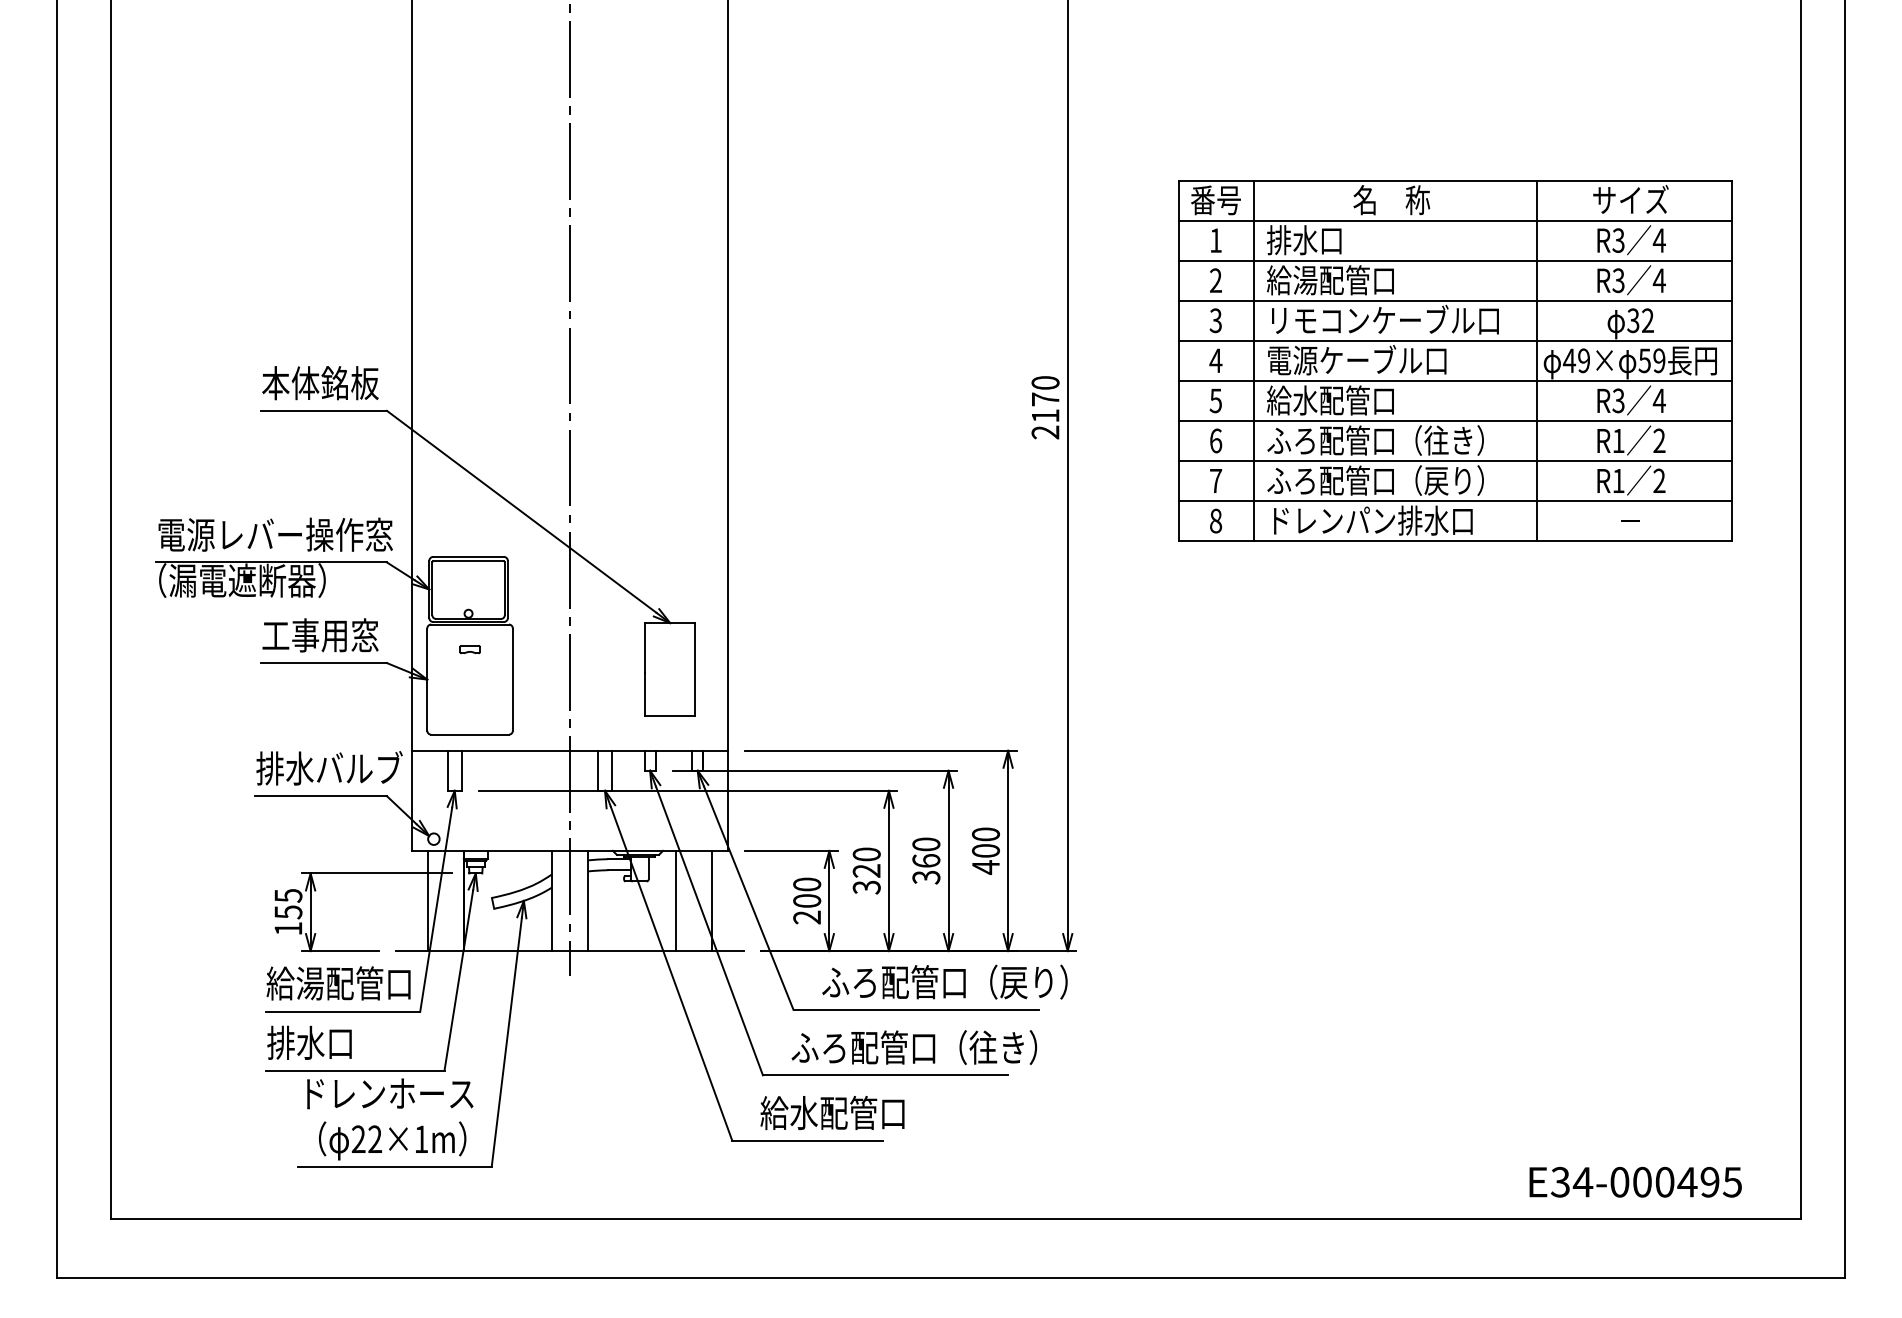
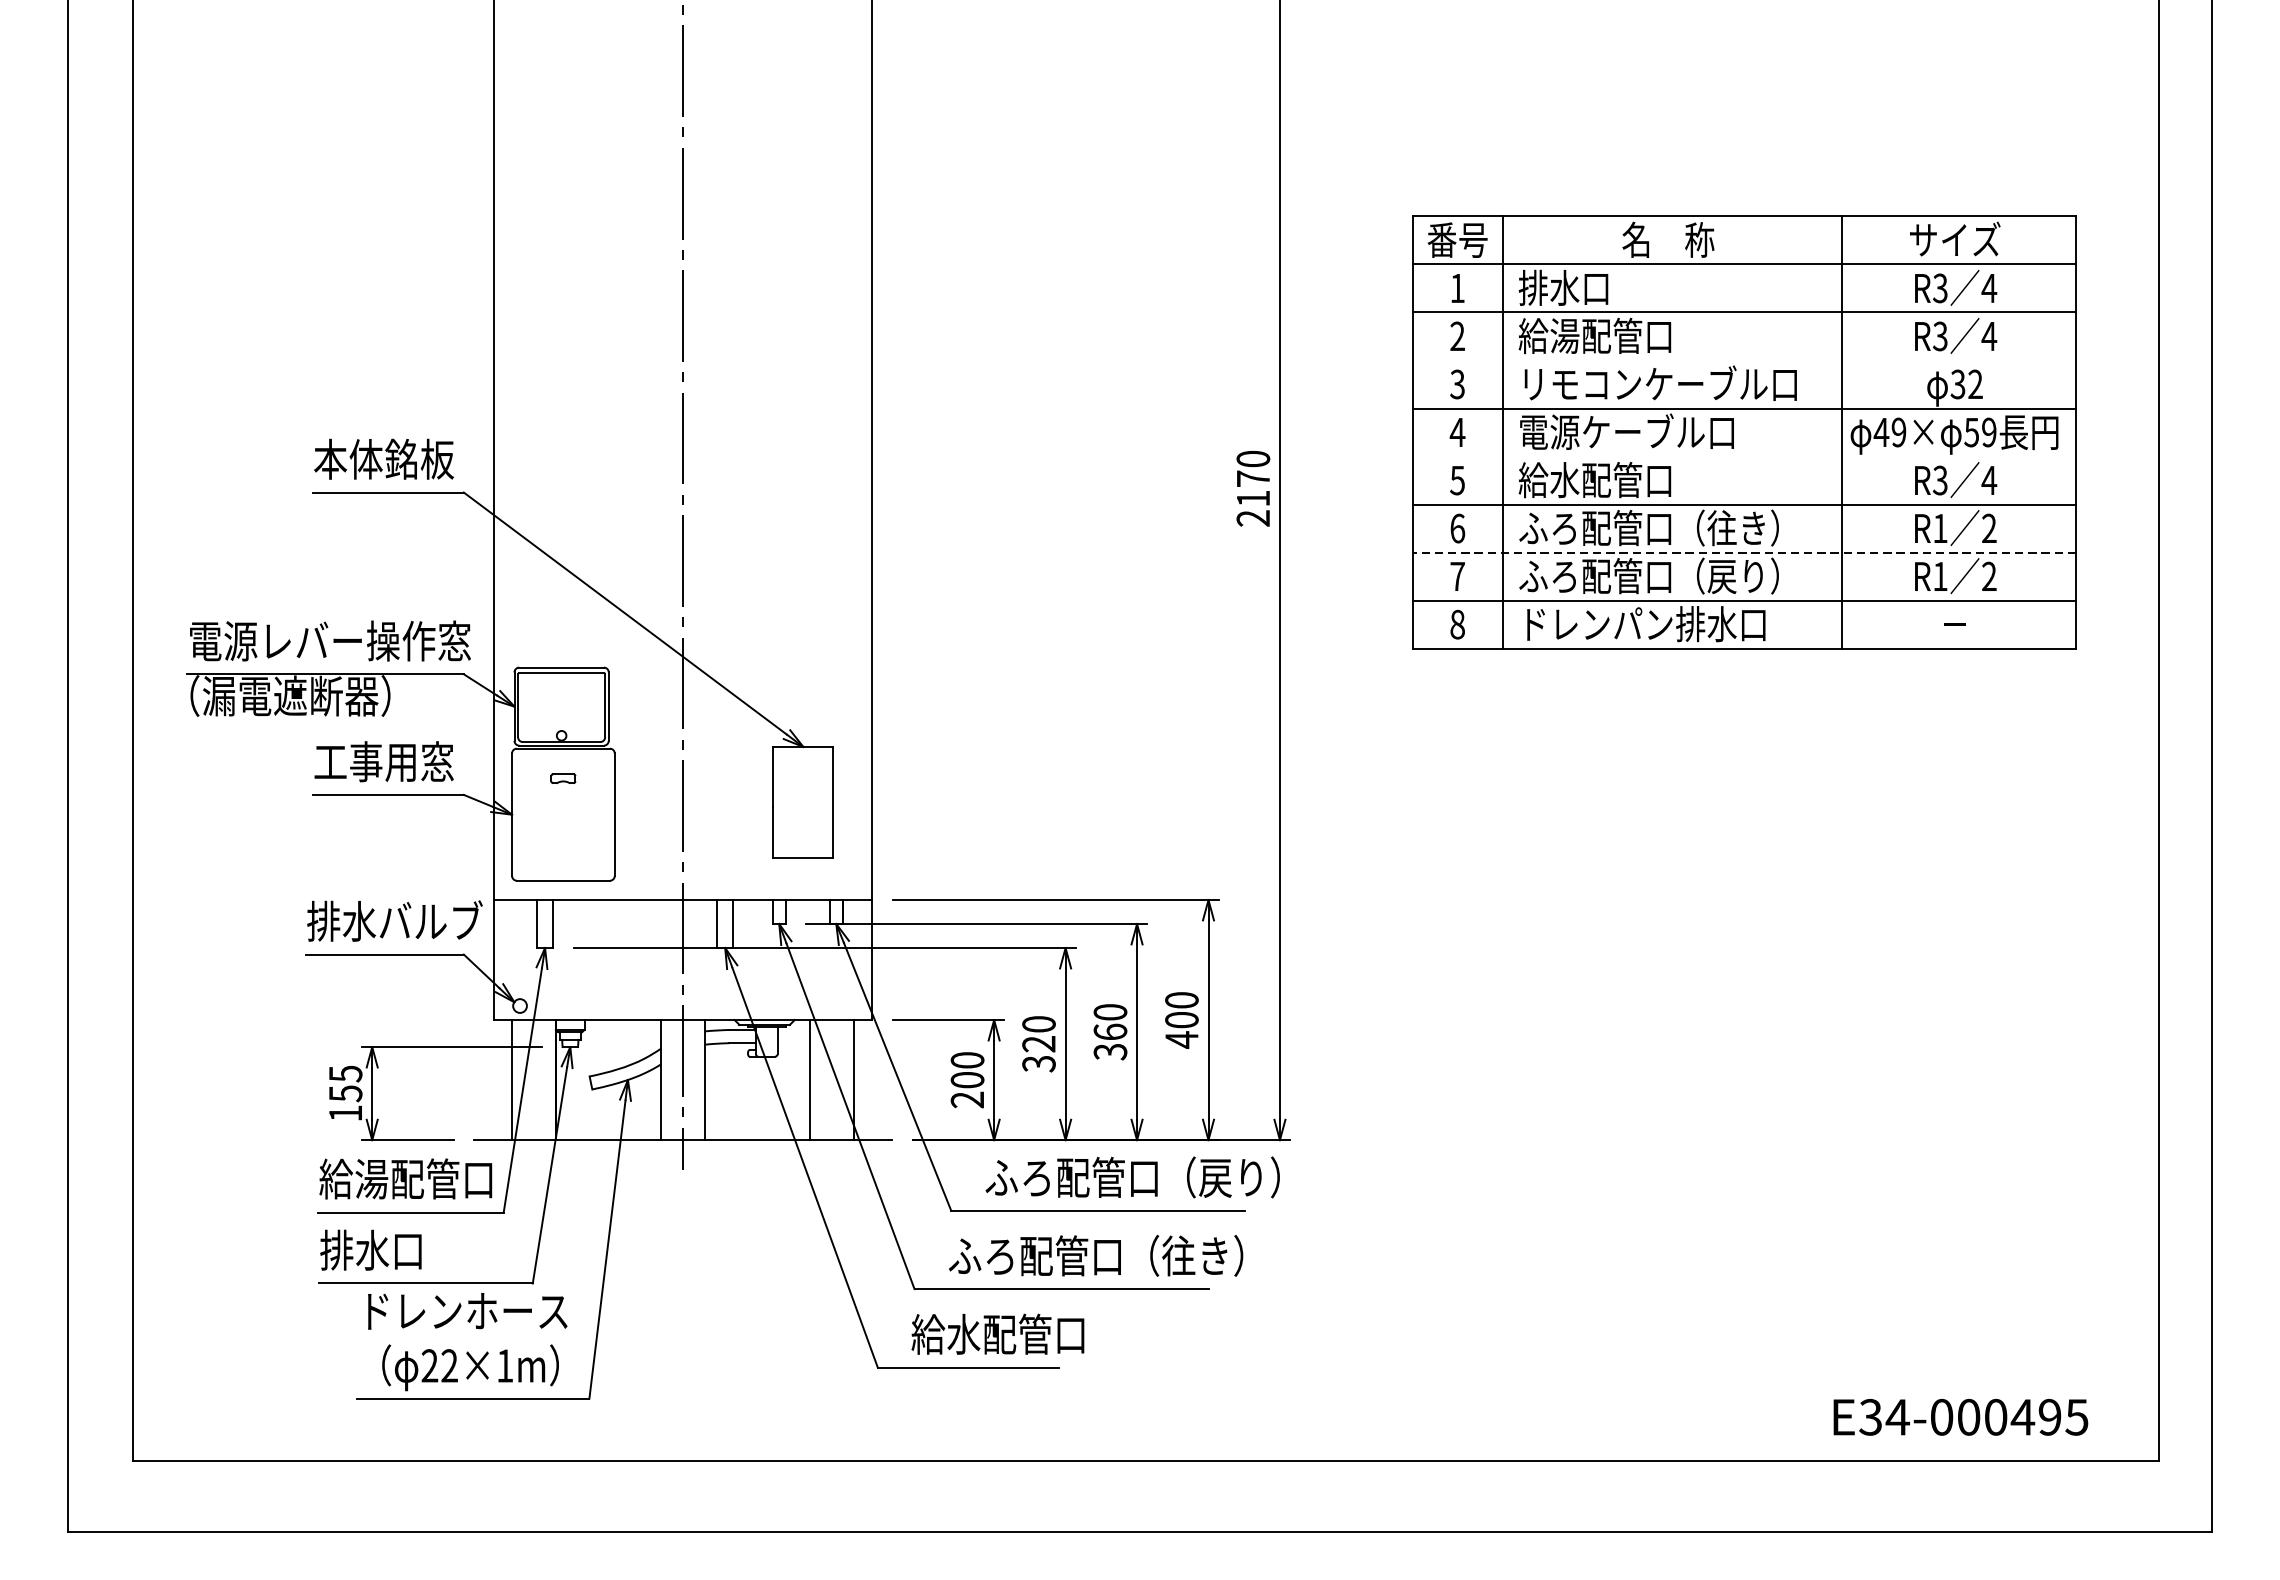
line: (1454, 300) -> (1743, 360), removed
line: (1454, 380) -> (1743, 456), removed
line: (1455, 461) -> (1744, 553), solid -> dashed

